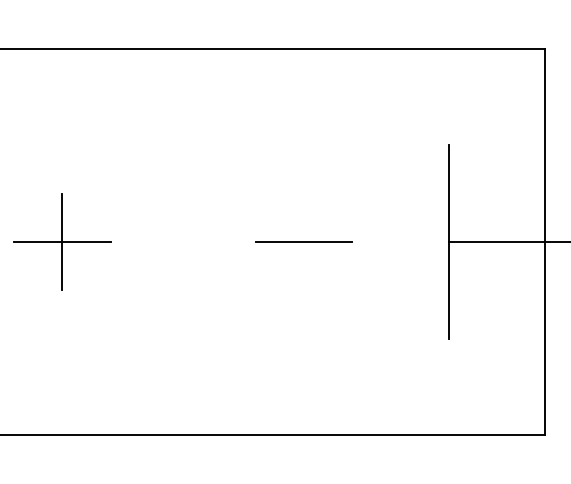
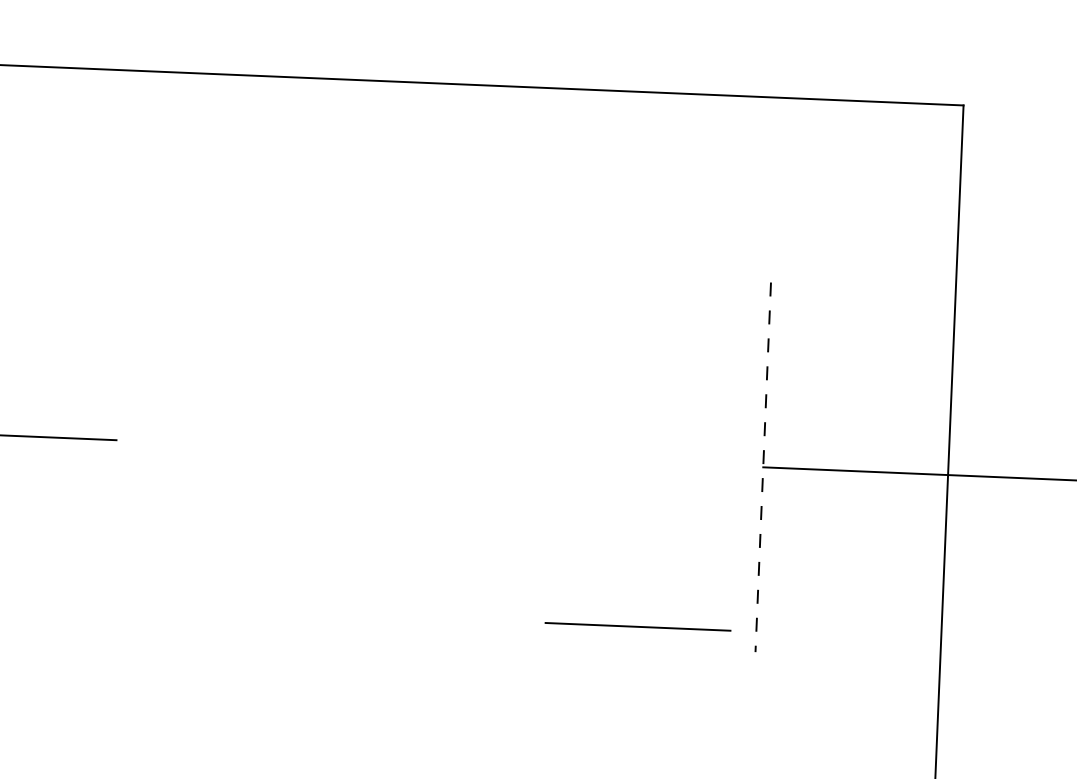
line: (62, 241) -> (24, 435), removed
line: (303, 241) -> (637, 625), moved
line: (448, 241) -> (762, 466), solid -> dashed

